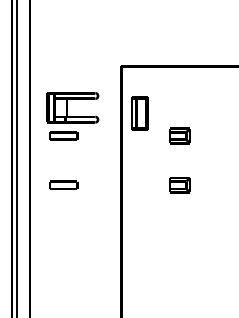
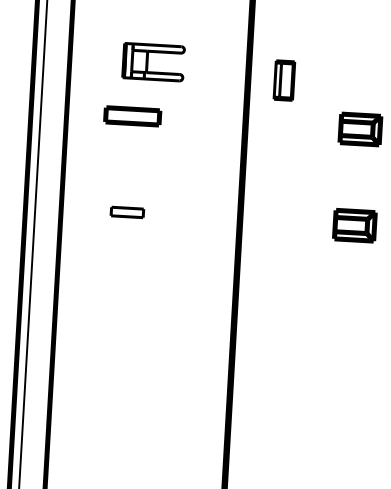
part: (72, 107) -> (153, 61), size x0.6
part: (139, 113) -> (283, 80), size x0.6
part: (63, 184) -> (126, 211), size x0.6

